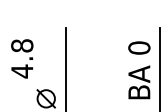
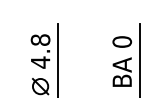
text: (22, 58) -> (40, 51), moved

